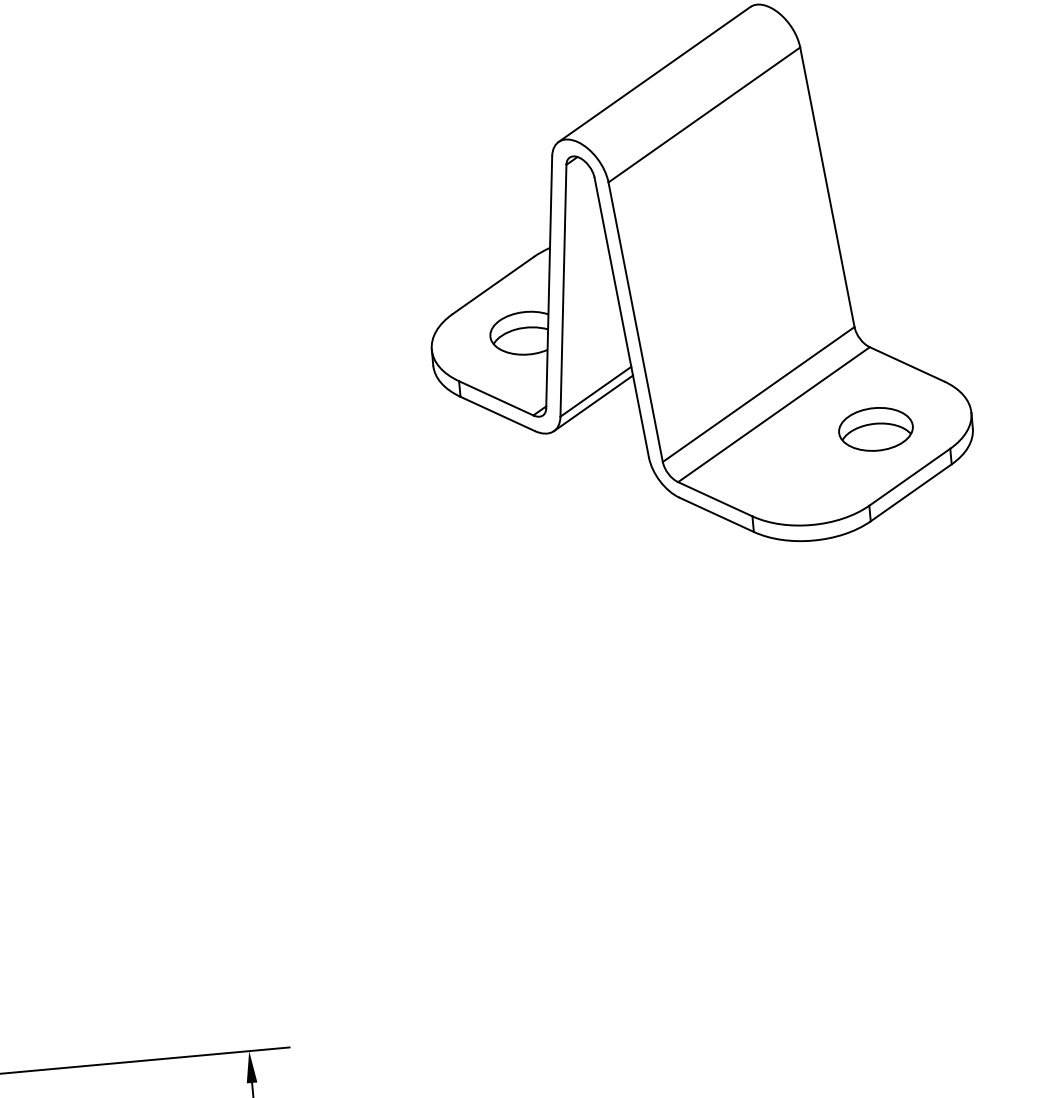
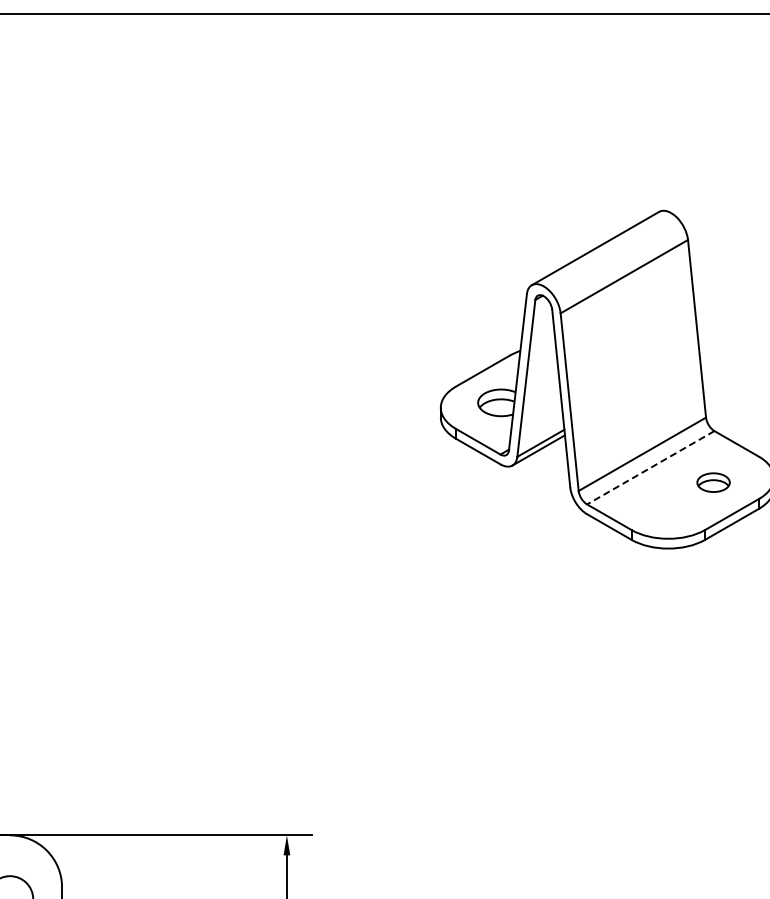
line: (773, 415) -> (650, 468), solid -> dashed
part: (875, 429) -> (713, 482), size x0.7

